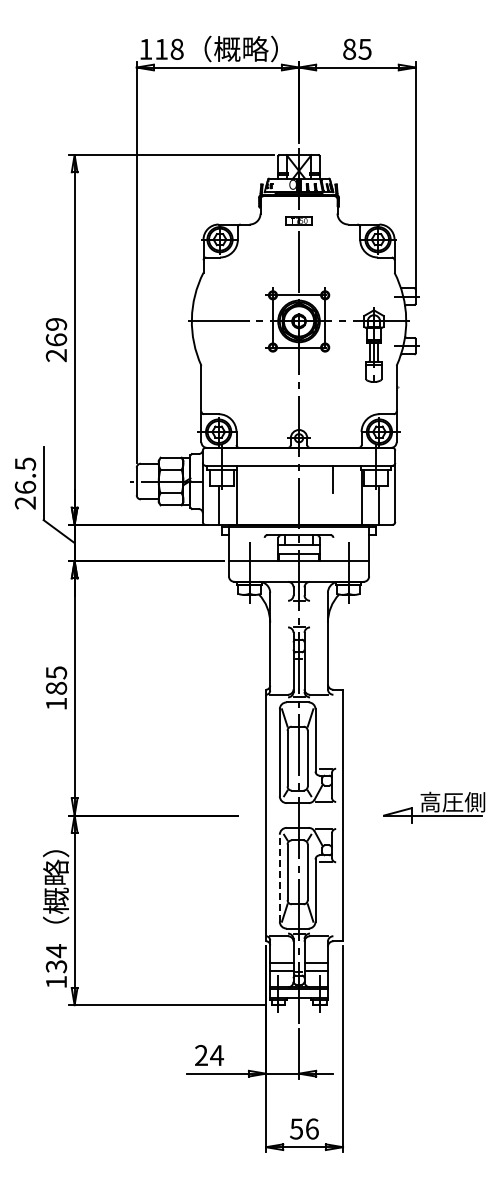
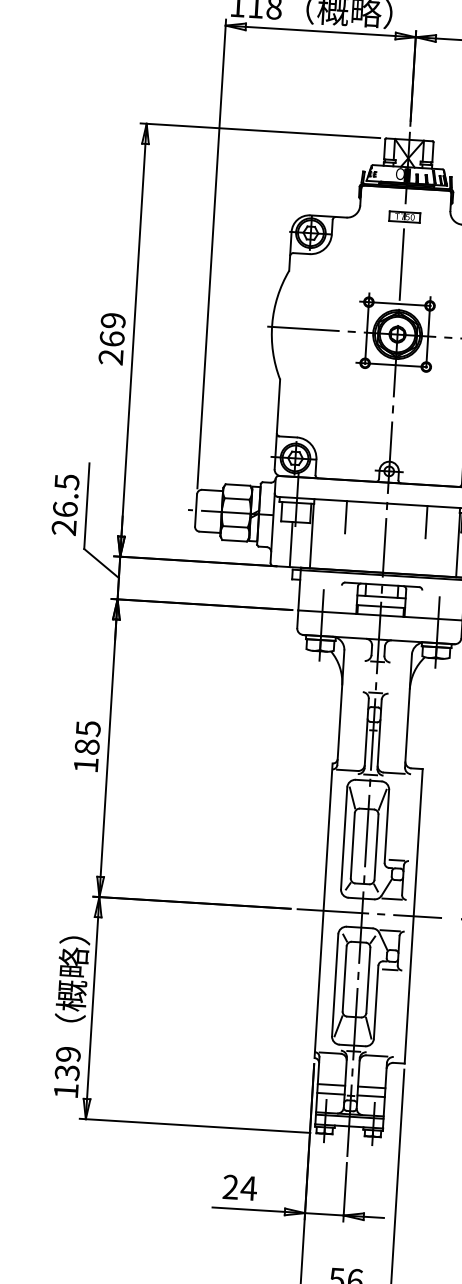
line: (264, 479) -> (345, 517), added
line: (305, 815) -> (369, 913), added
line: (279, 877) -> (334, 984), dashed -> solid
text: (56, 951) -> (68, 1055), 134 -> 139

